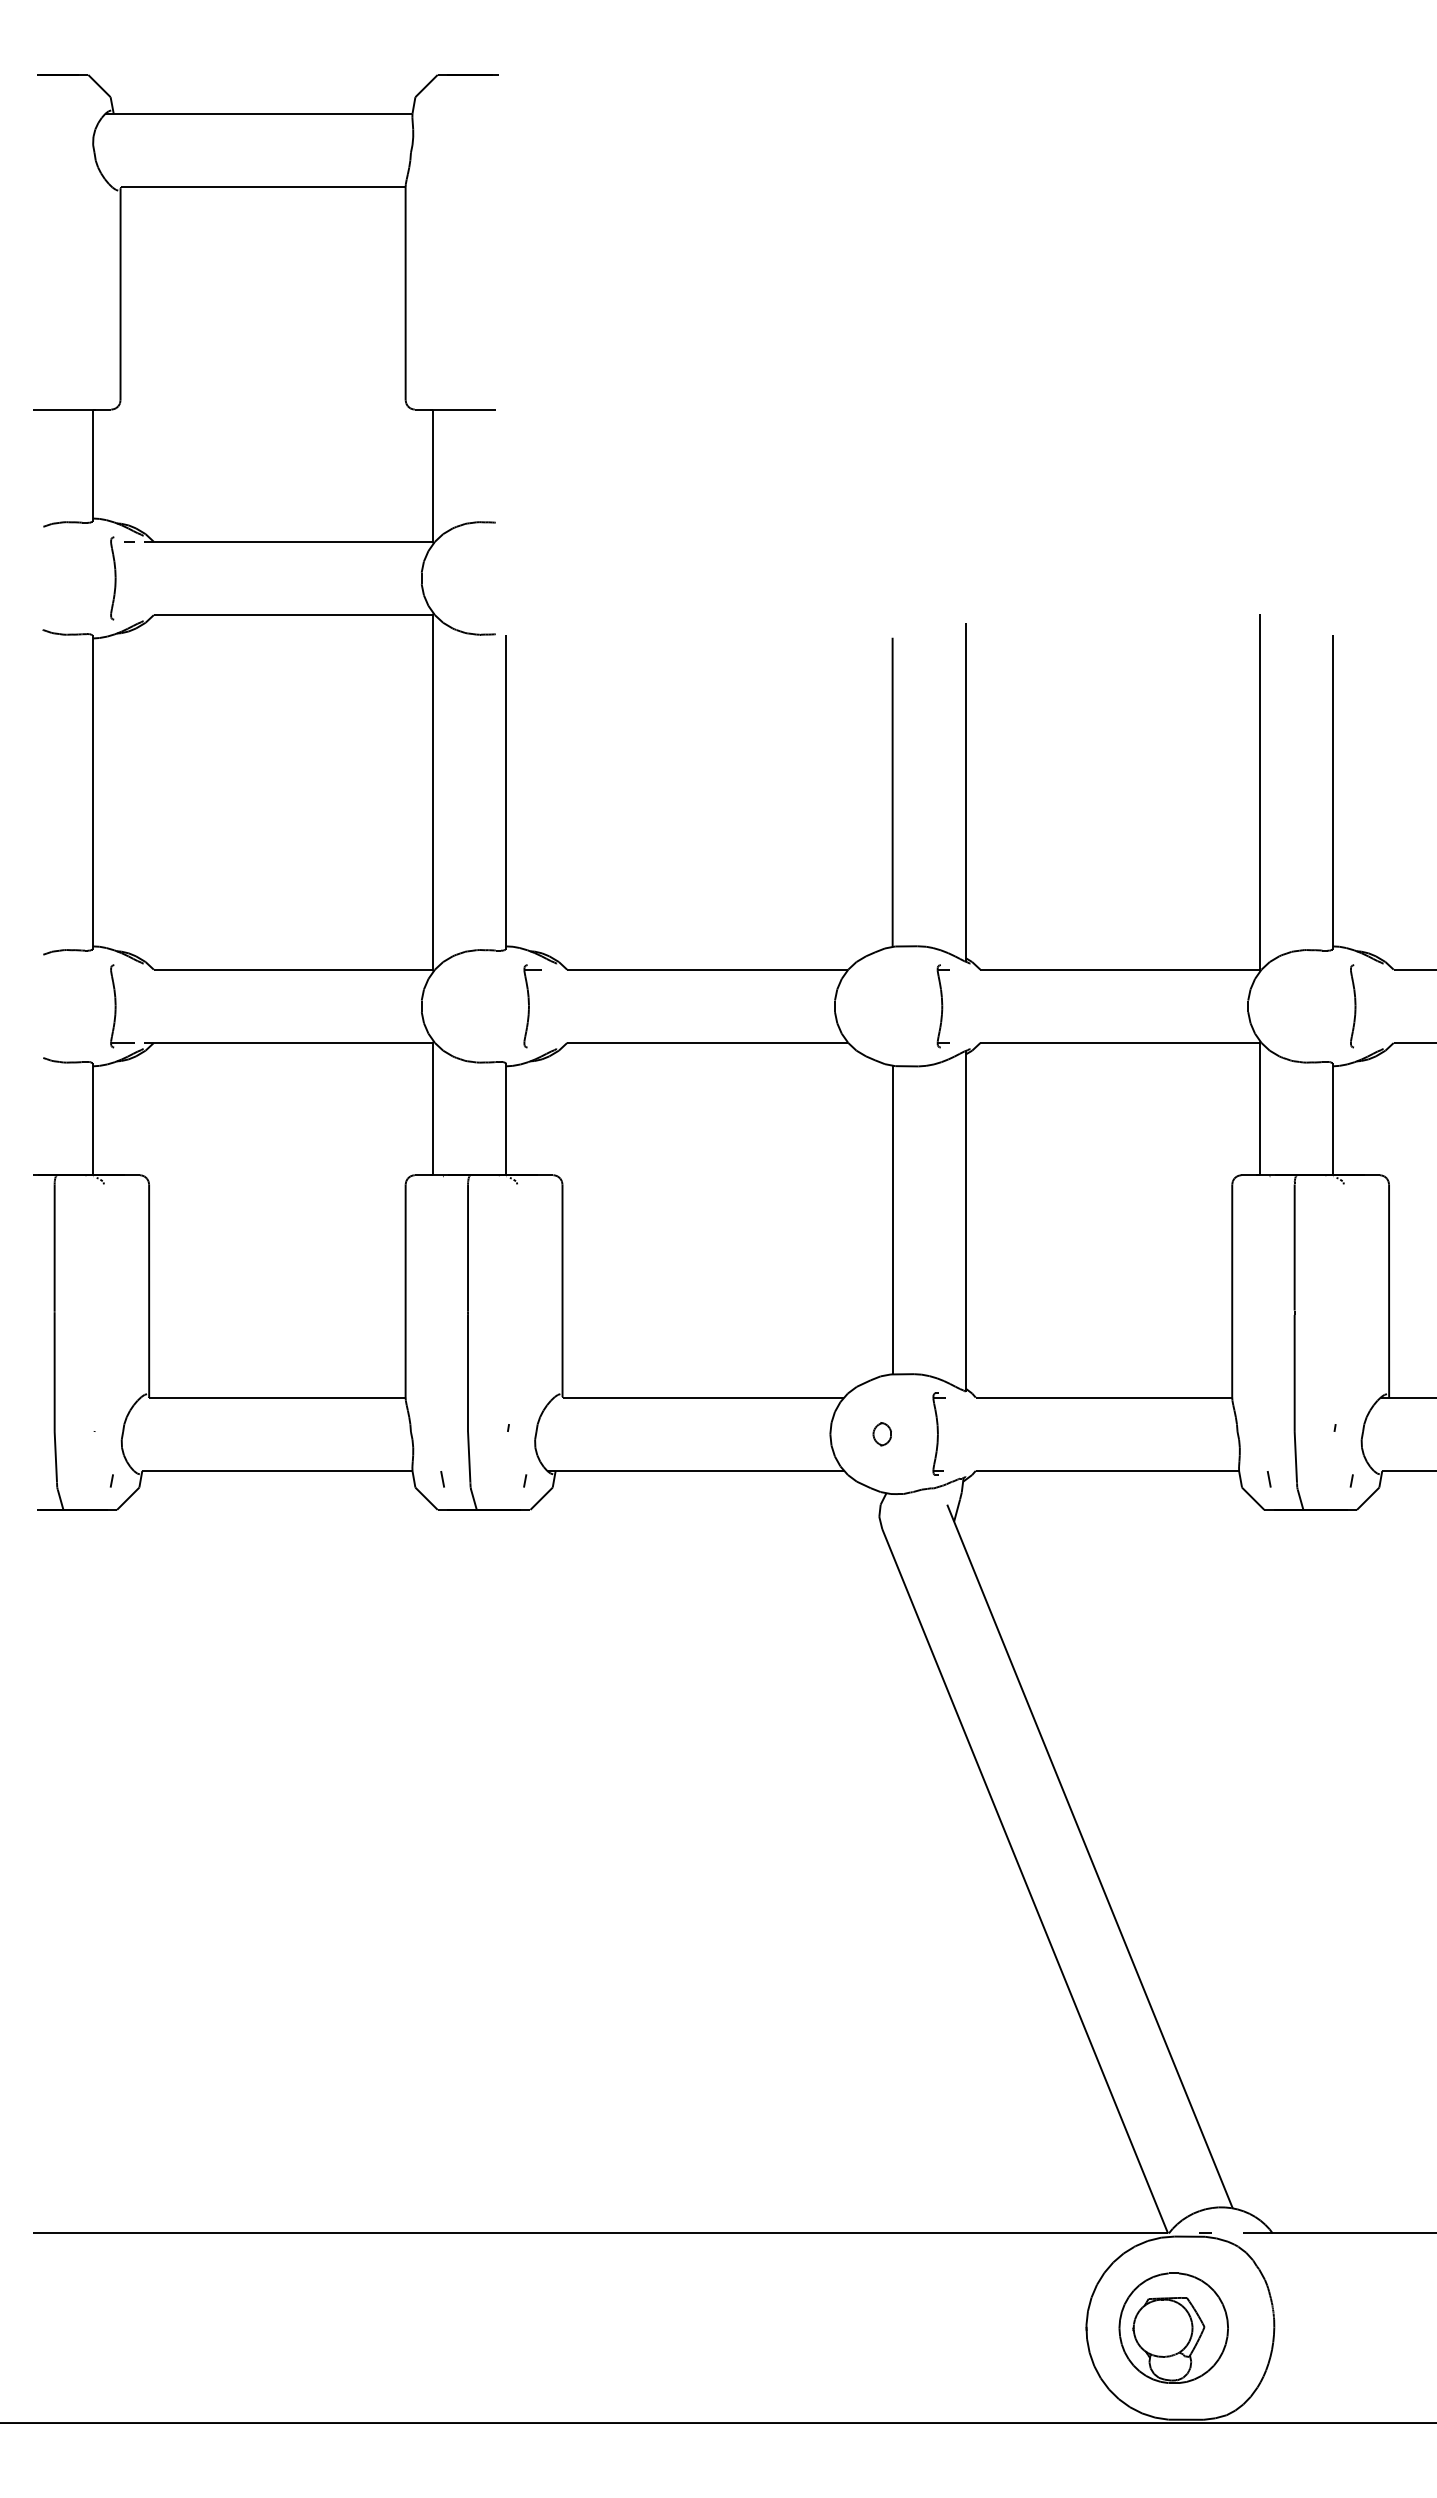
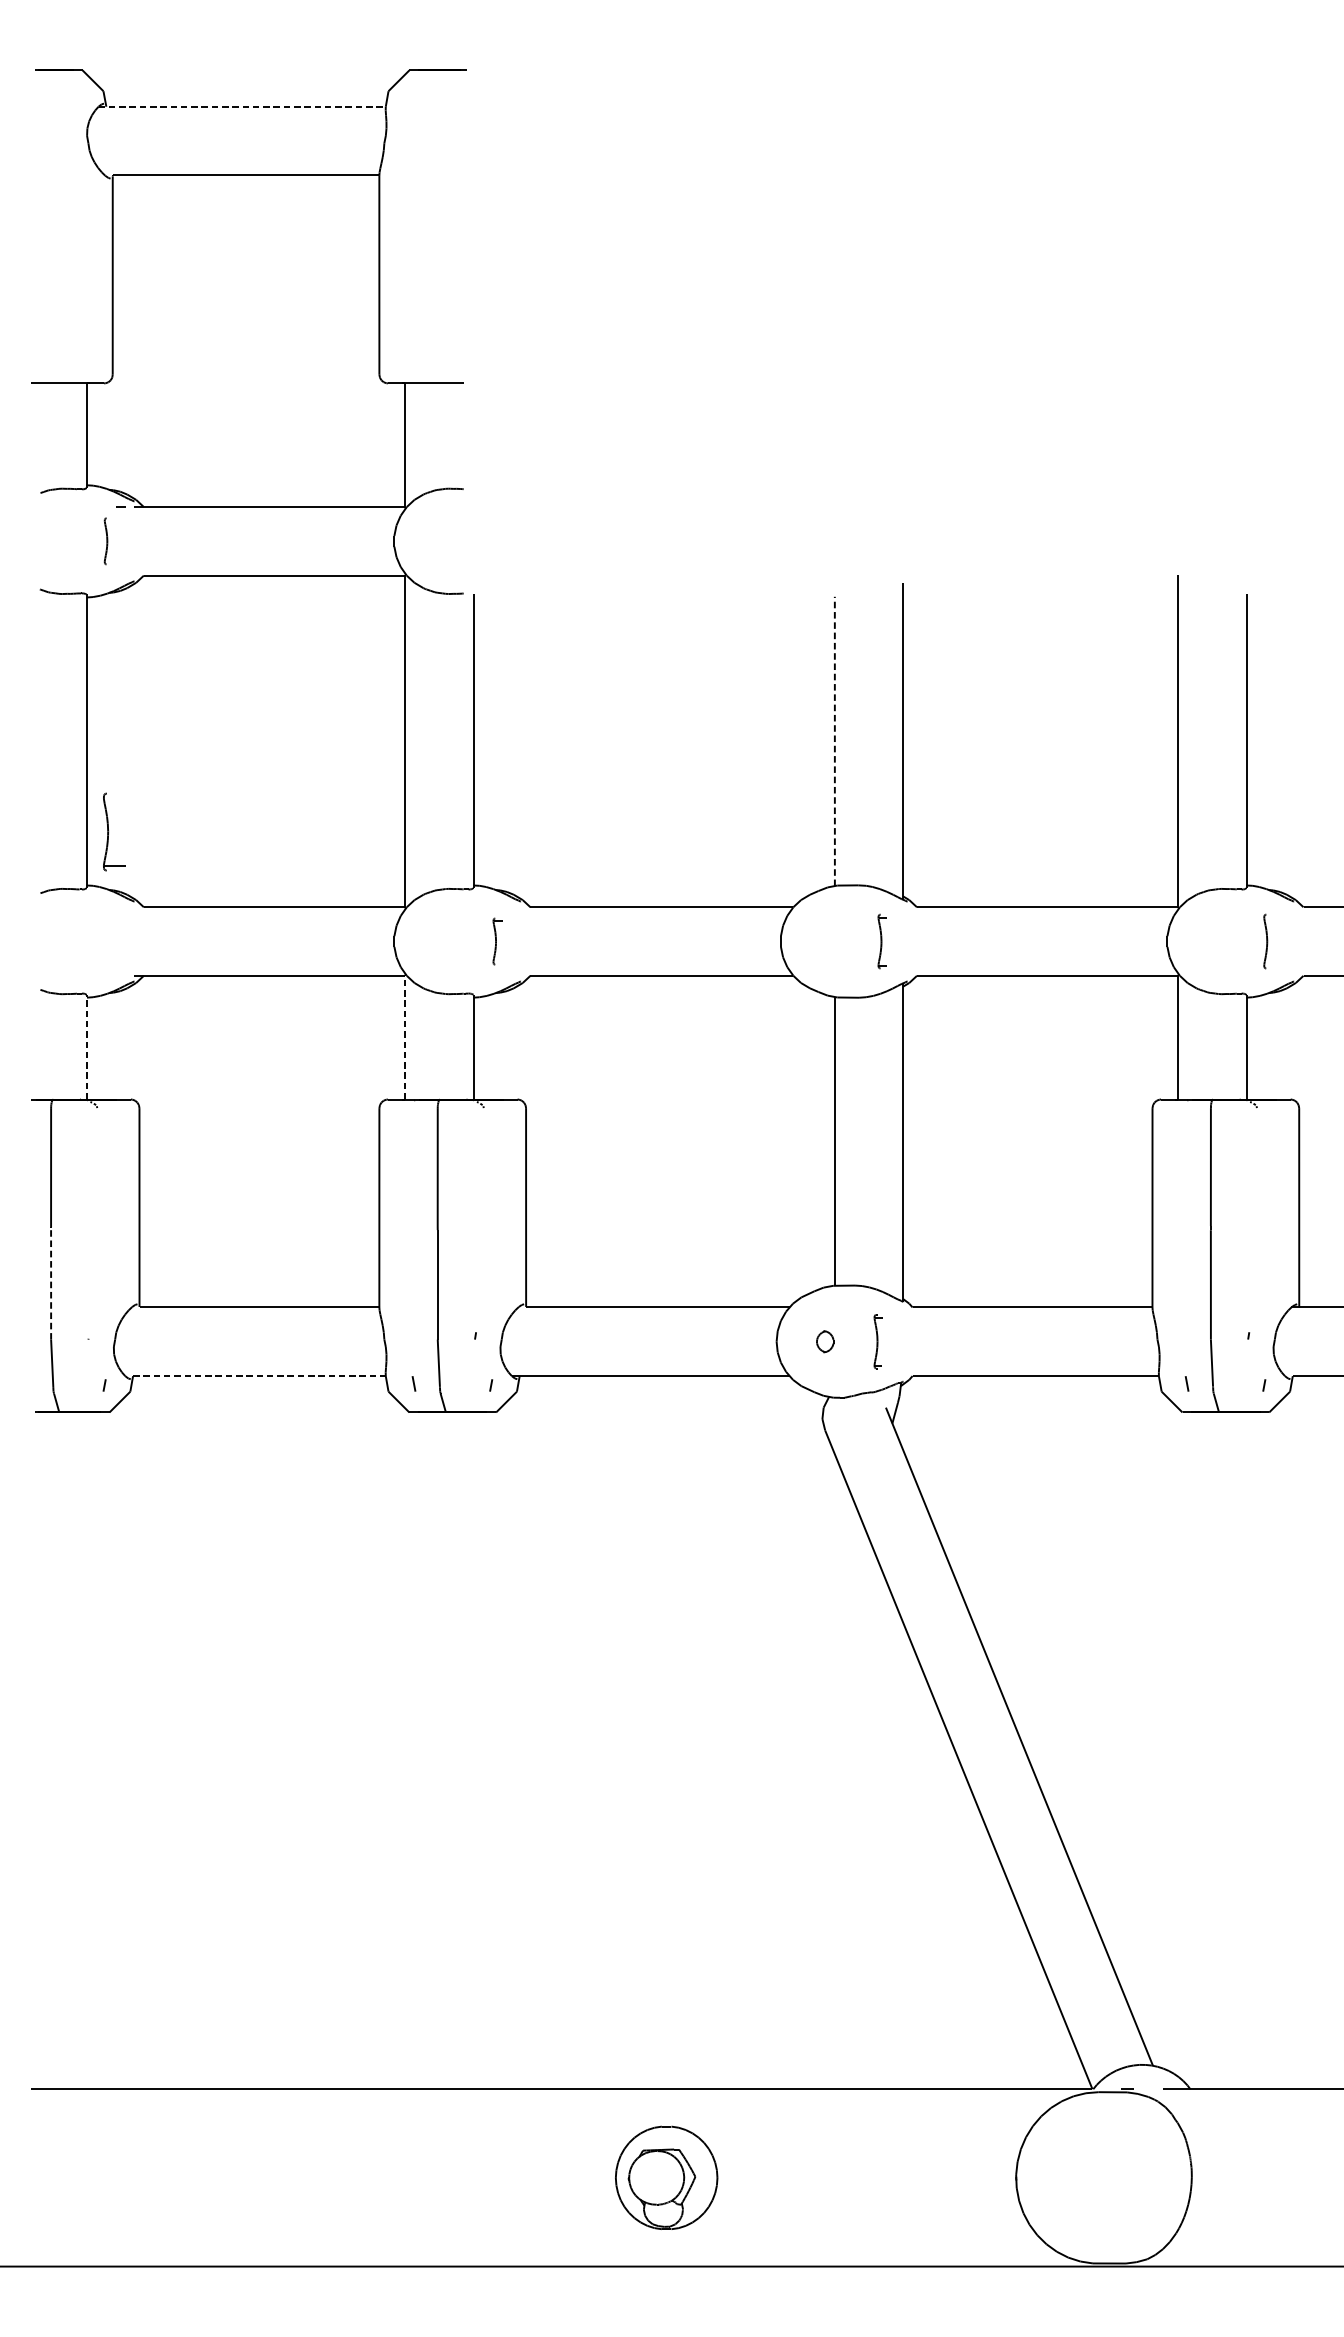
line: (258, 113) -> (241, 106), solid -> dashed
part: (113, 578) -> (106, 541), size x0.6
line: (892, 792) -> (834, 741), solid -> dashed
part: (122, 1006) -> (114, 832), moved
part: (532, 1006) -> (498, 941), size x0.6
part: (942, 1006) -> (881, 941), size x0.7
part: (1353, 1006) -> (1265, 941), size x0.7
line: (433, 1108) -> (405, 1037), solid -> dashed
line: (93, 1118) -> (87, 1046), solid -> dashed
line: (54, 1372) -> (50, 1284), solid -> dashed
part: (938, 1433) -> (877, 1341), size x0.7
line: (277, 1470) -> (259, 1375), solid -> dashed
part: (1173, 2327) -> (666, 2177), moved

